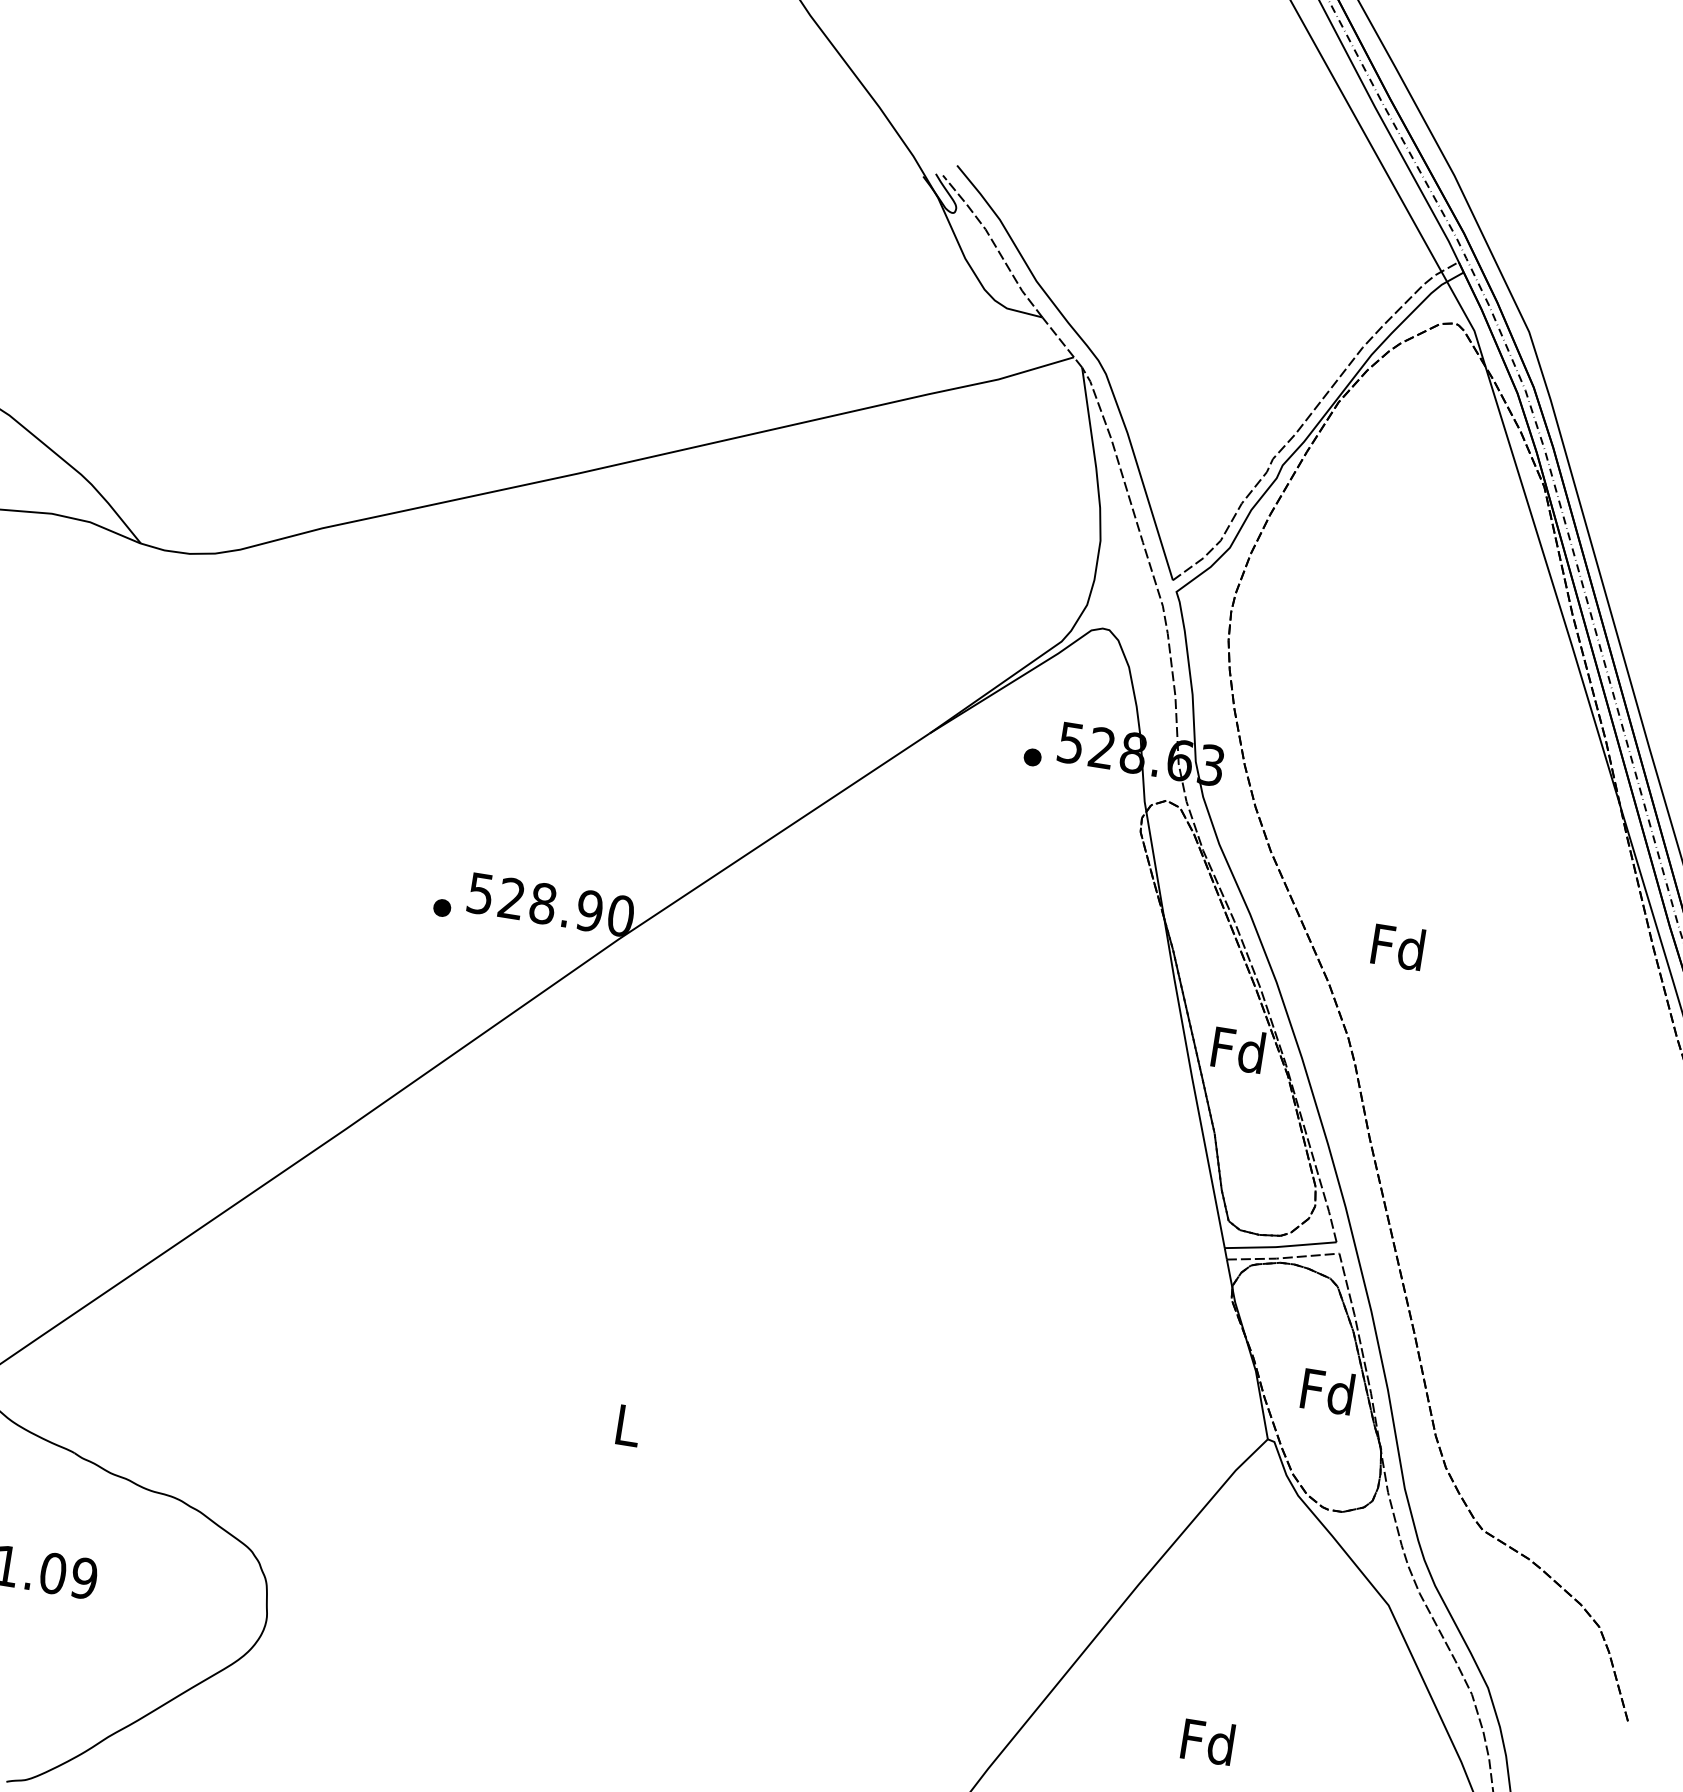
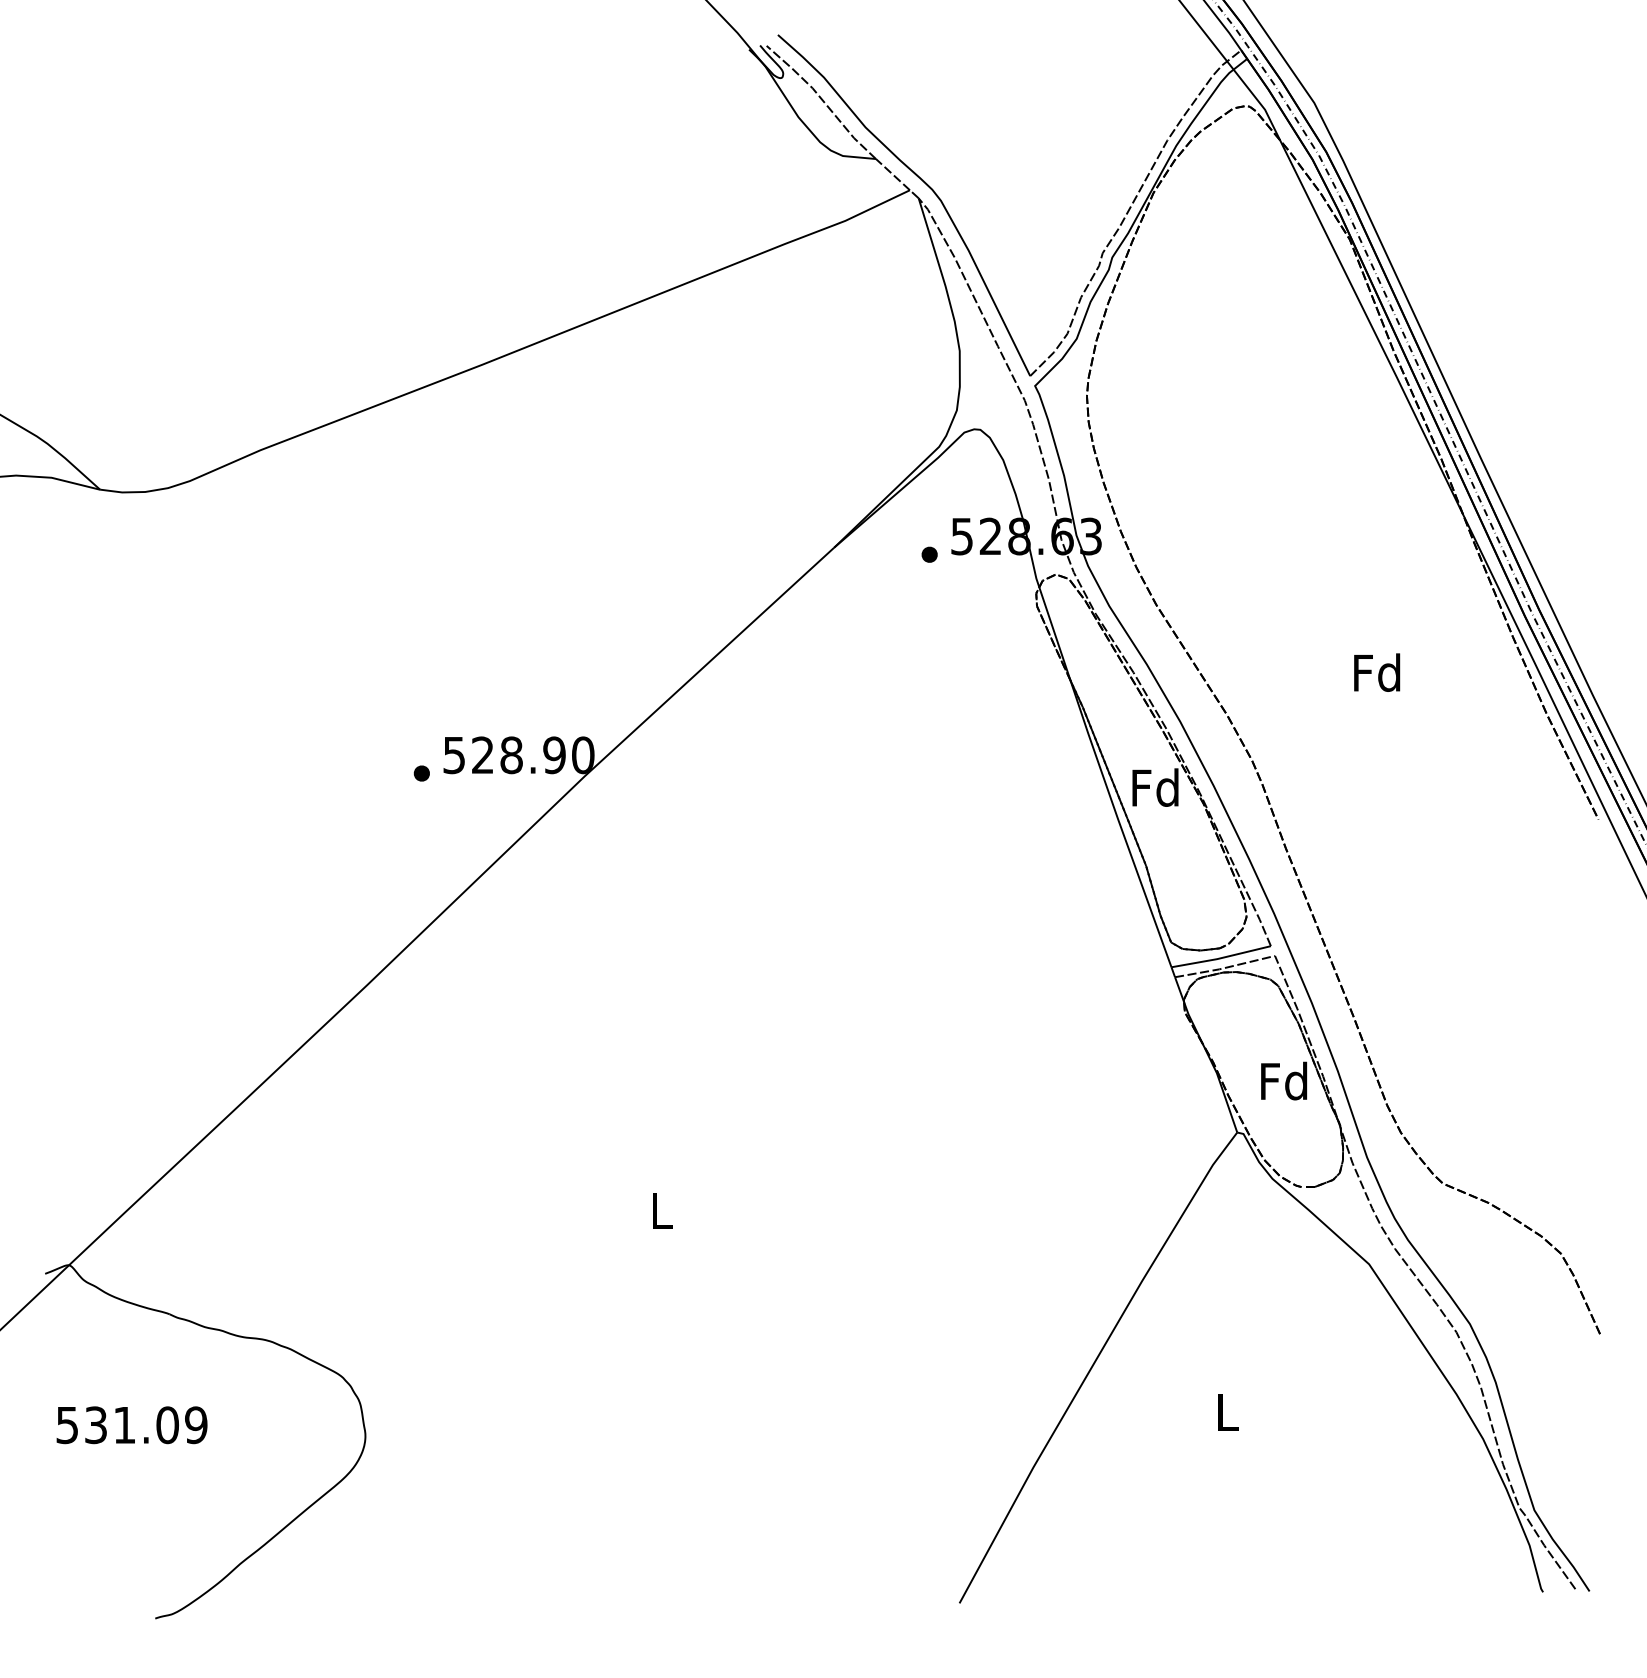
text: (1398, 946) -> (1377, 672), moved
text: (1208, 1741) -> (1226, 1411), Fd -> L

